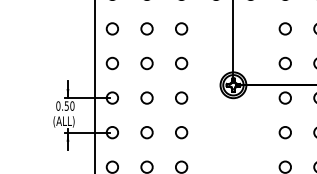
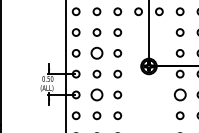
circle: (146, 63) -> (96, 53), size x1.6
circle: (146, 131) -> (96, 94), size x1.6
circle: (284, 131) -> (179, 94), size x1.6

